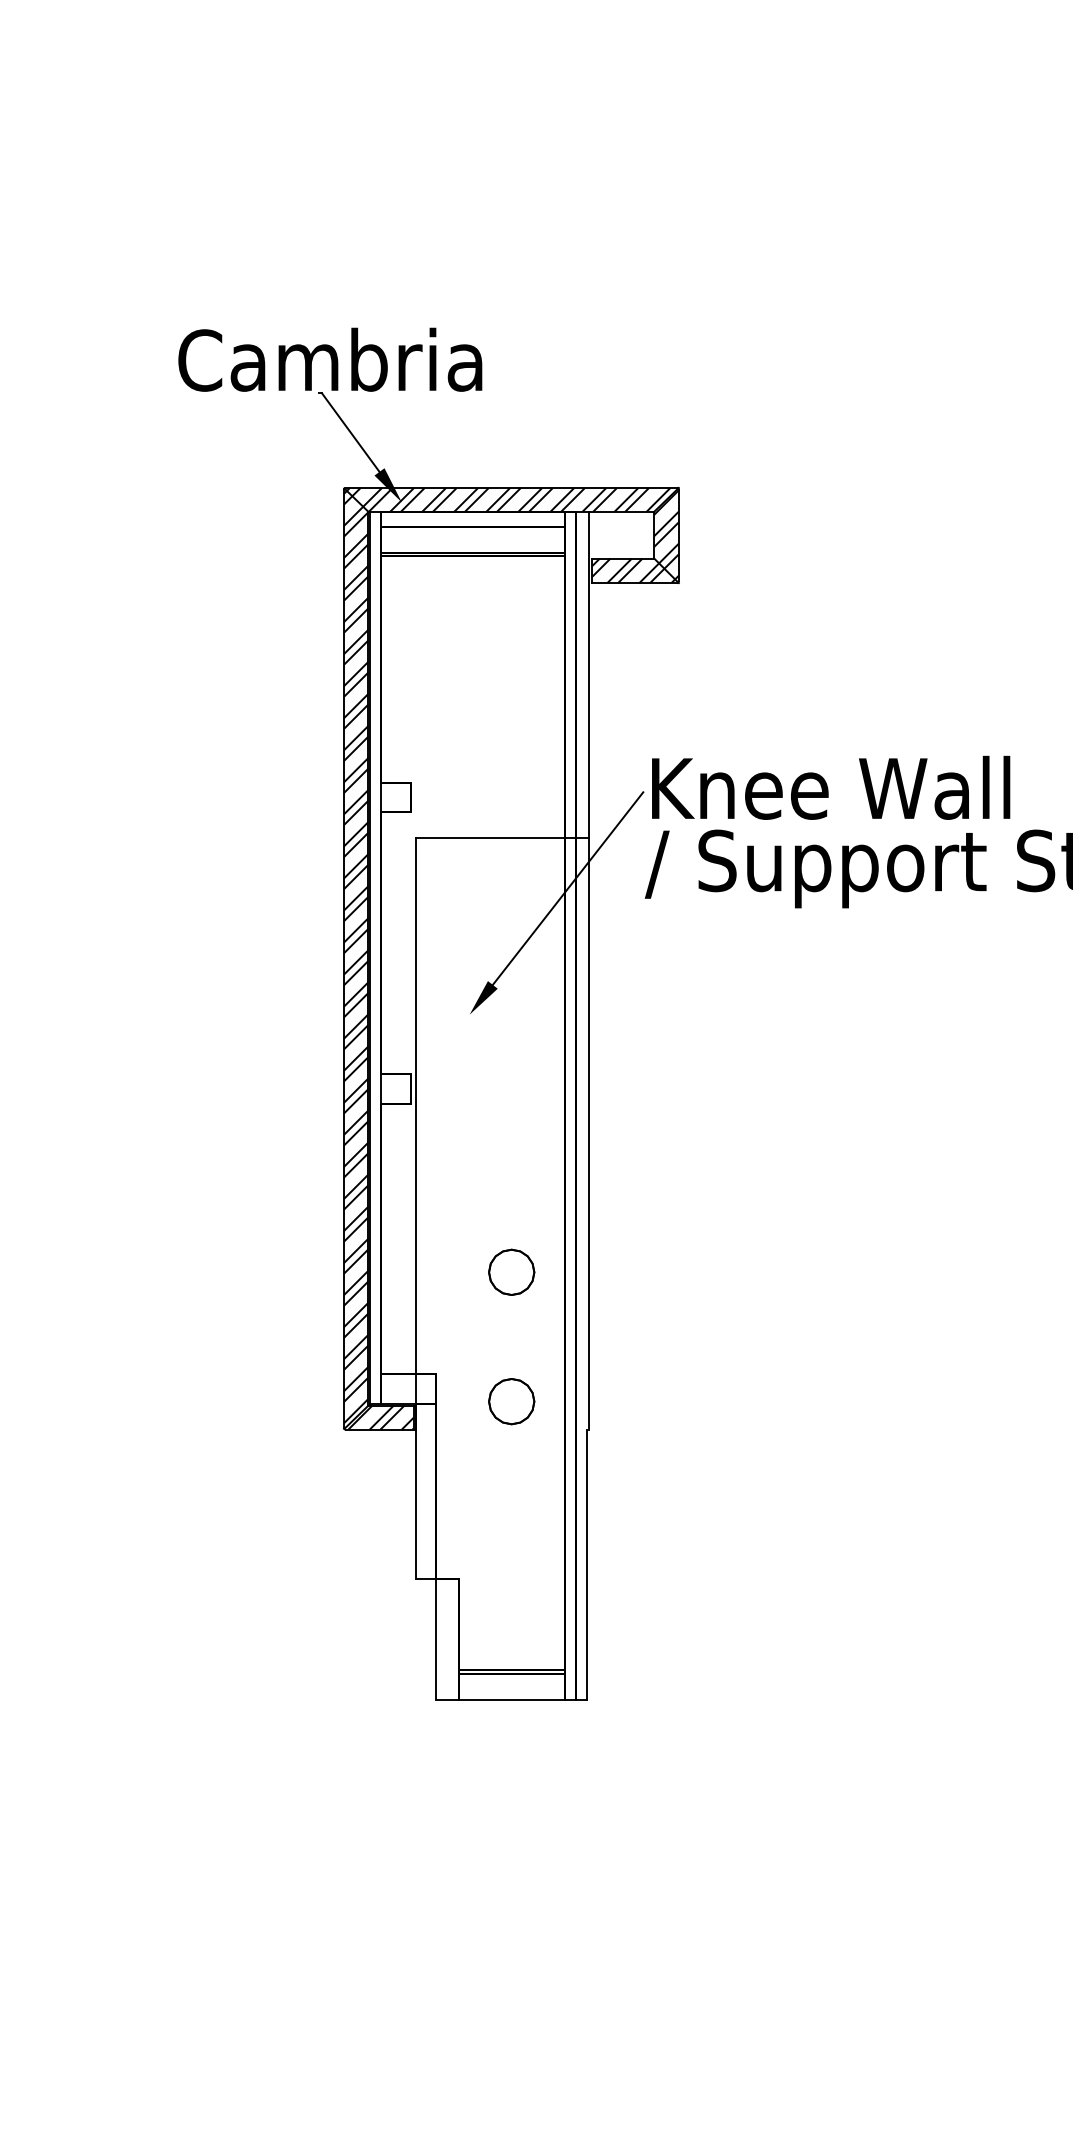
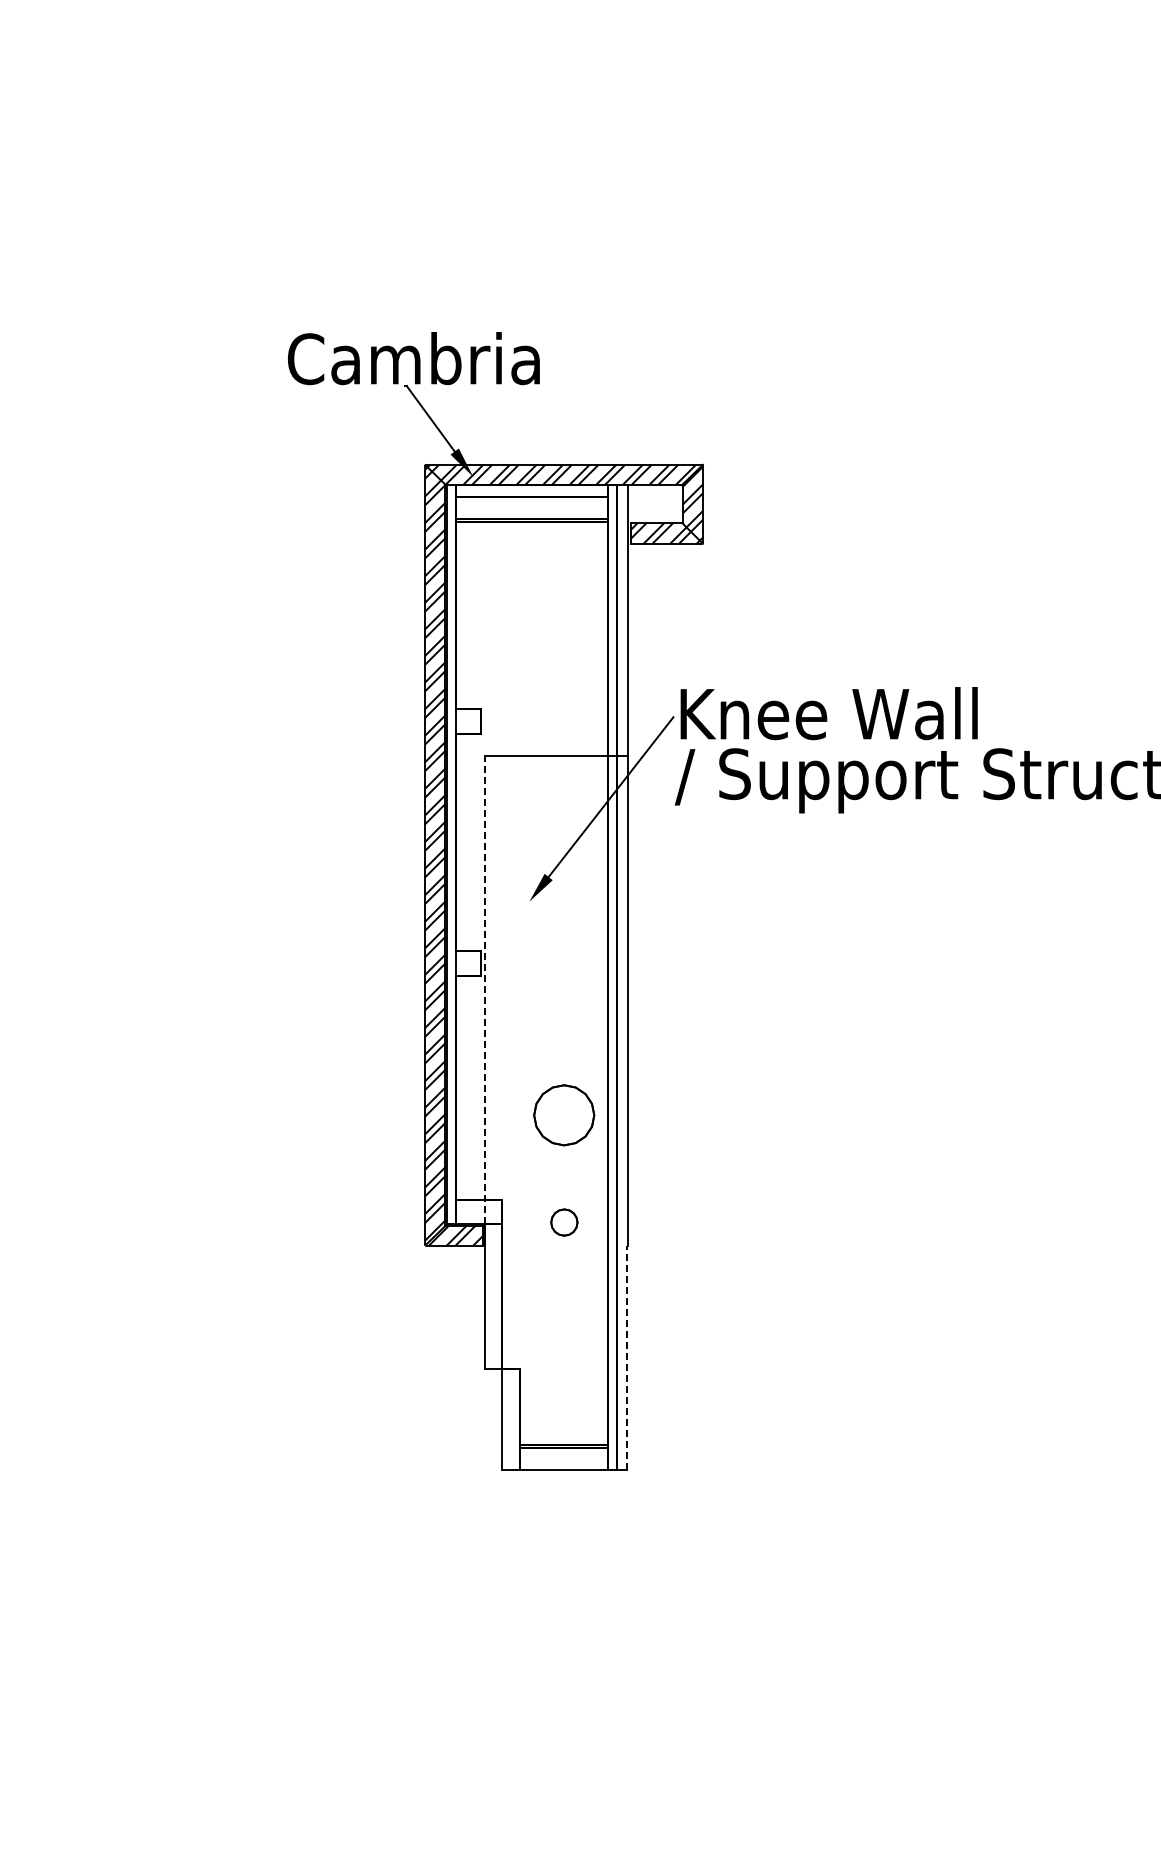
line: (415, 1133) -> (484, 1000), solid -> dashed
part: (511, 1272) -> (564, 1115), size x1.6
part: (511, 1401) -> (564, 1222), size x0.7
line: (586, 1564) -> (626, 1357), solid -> dashed

